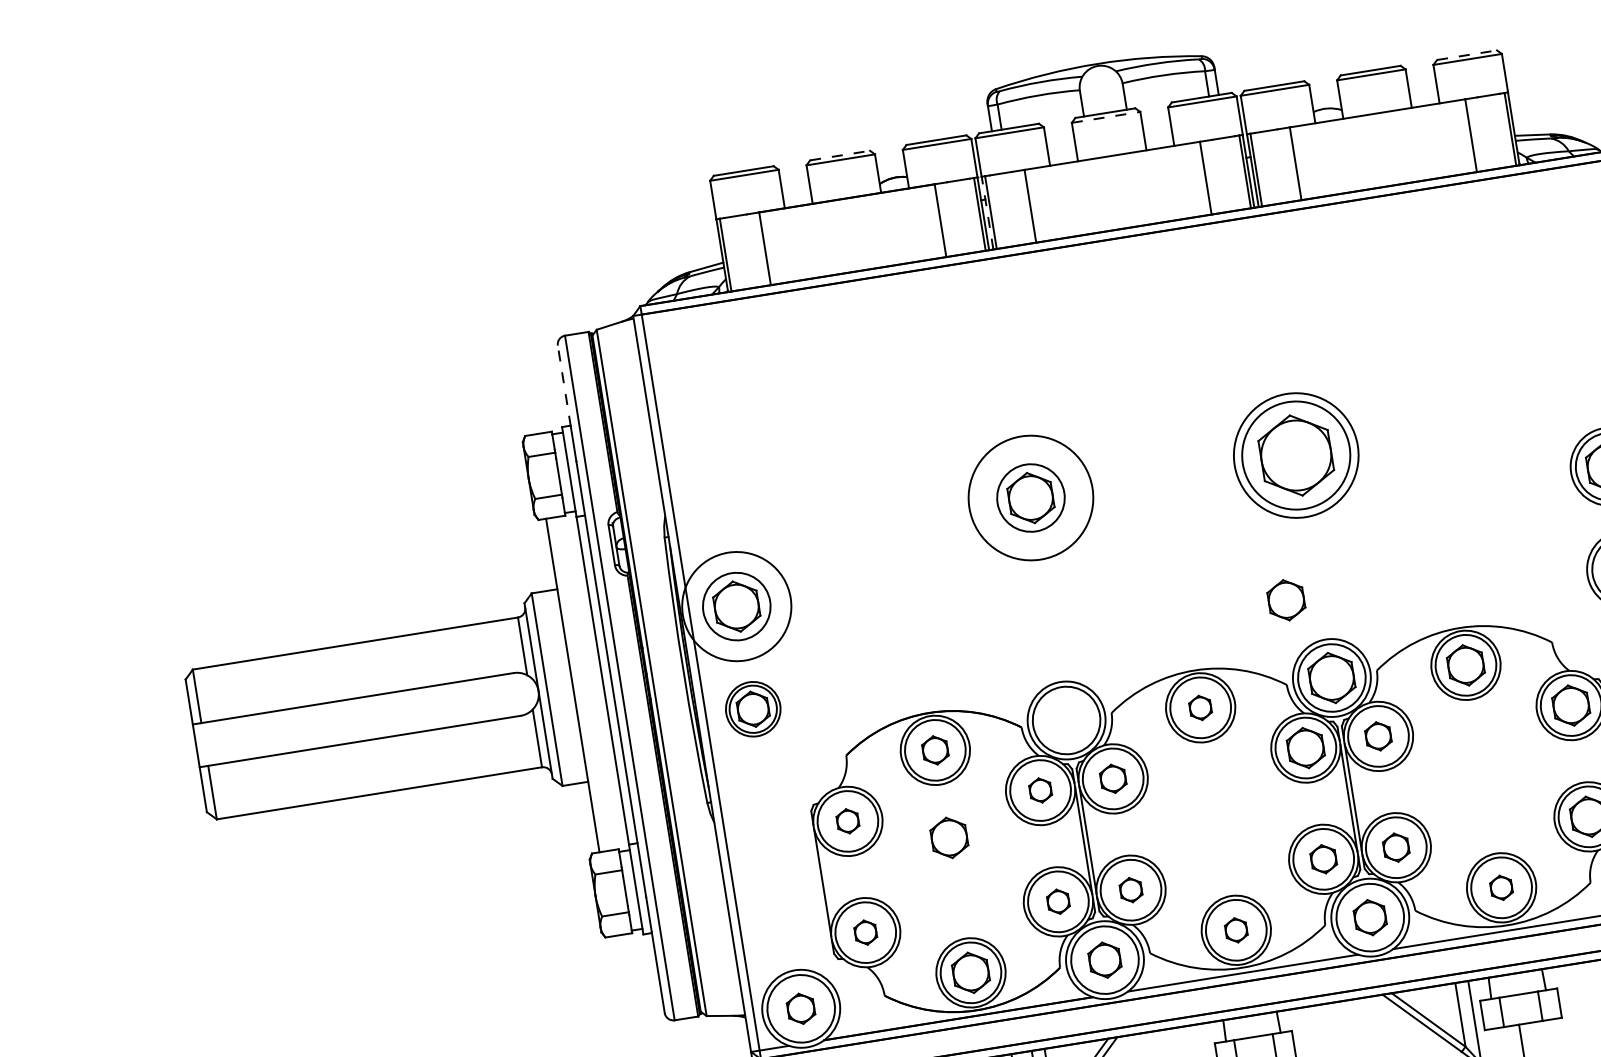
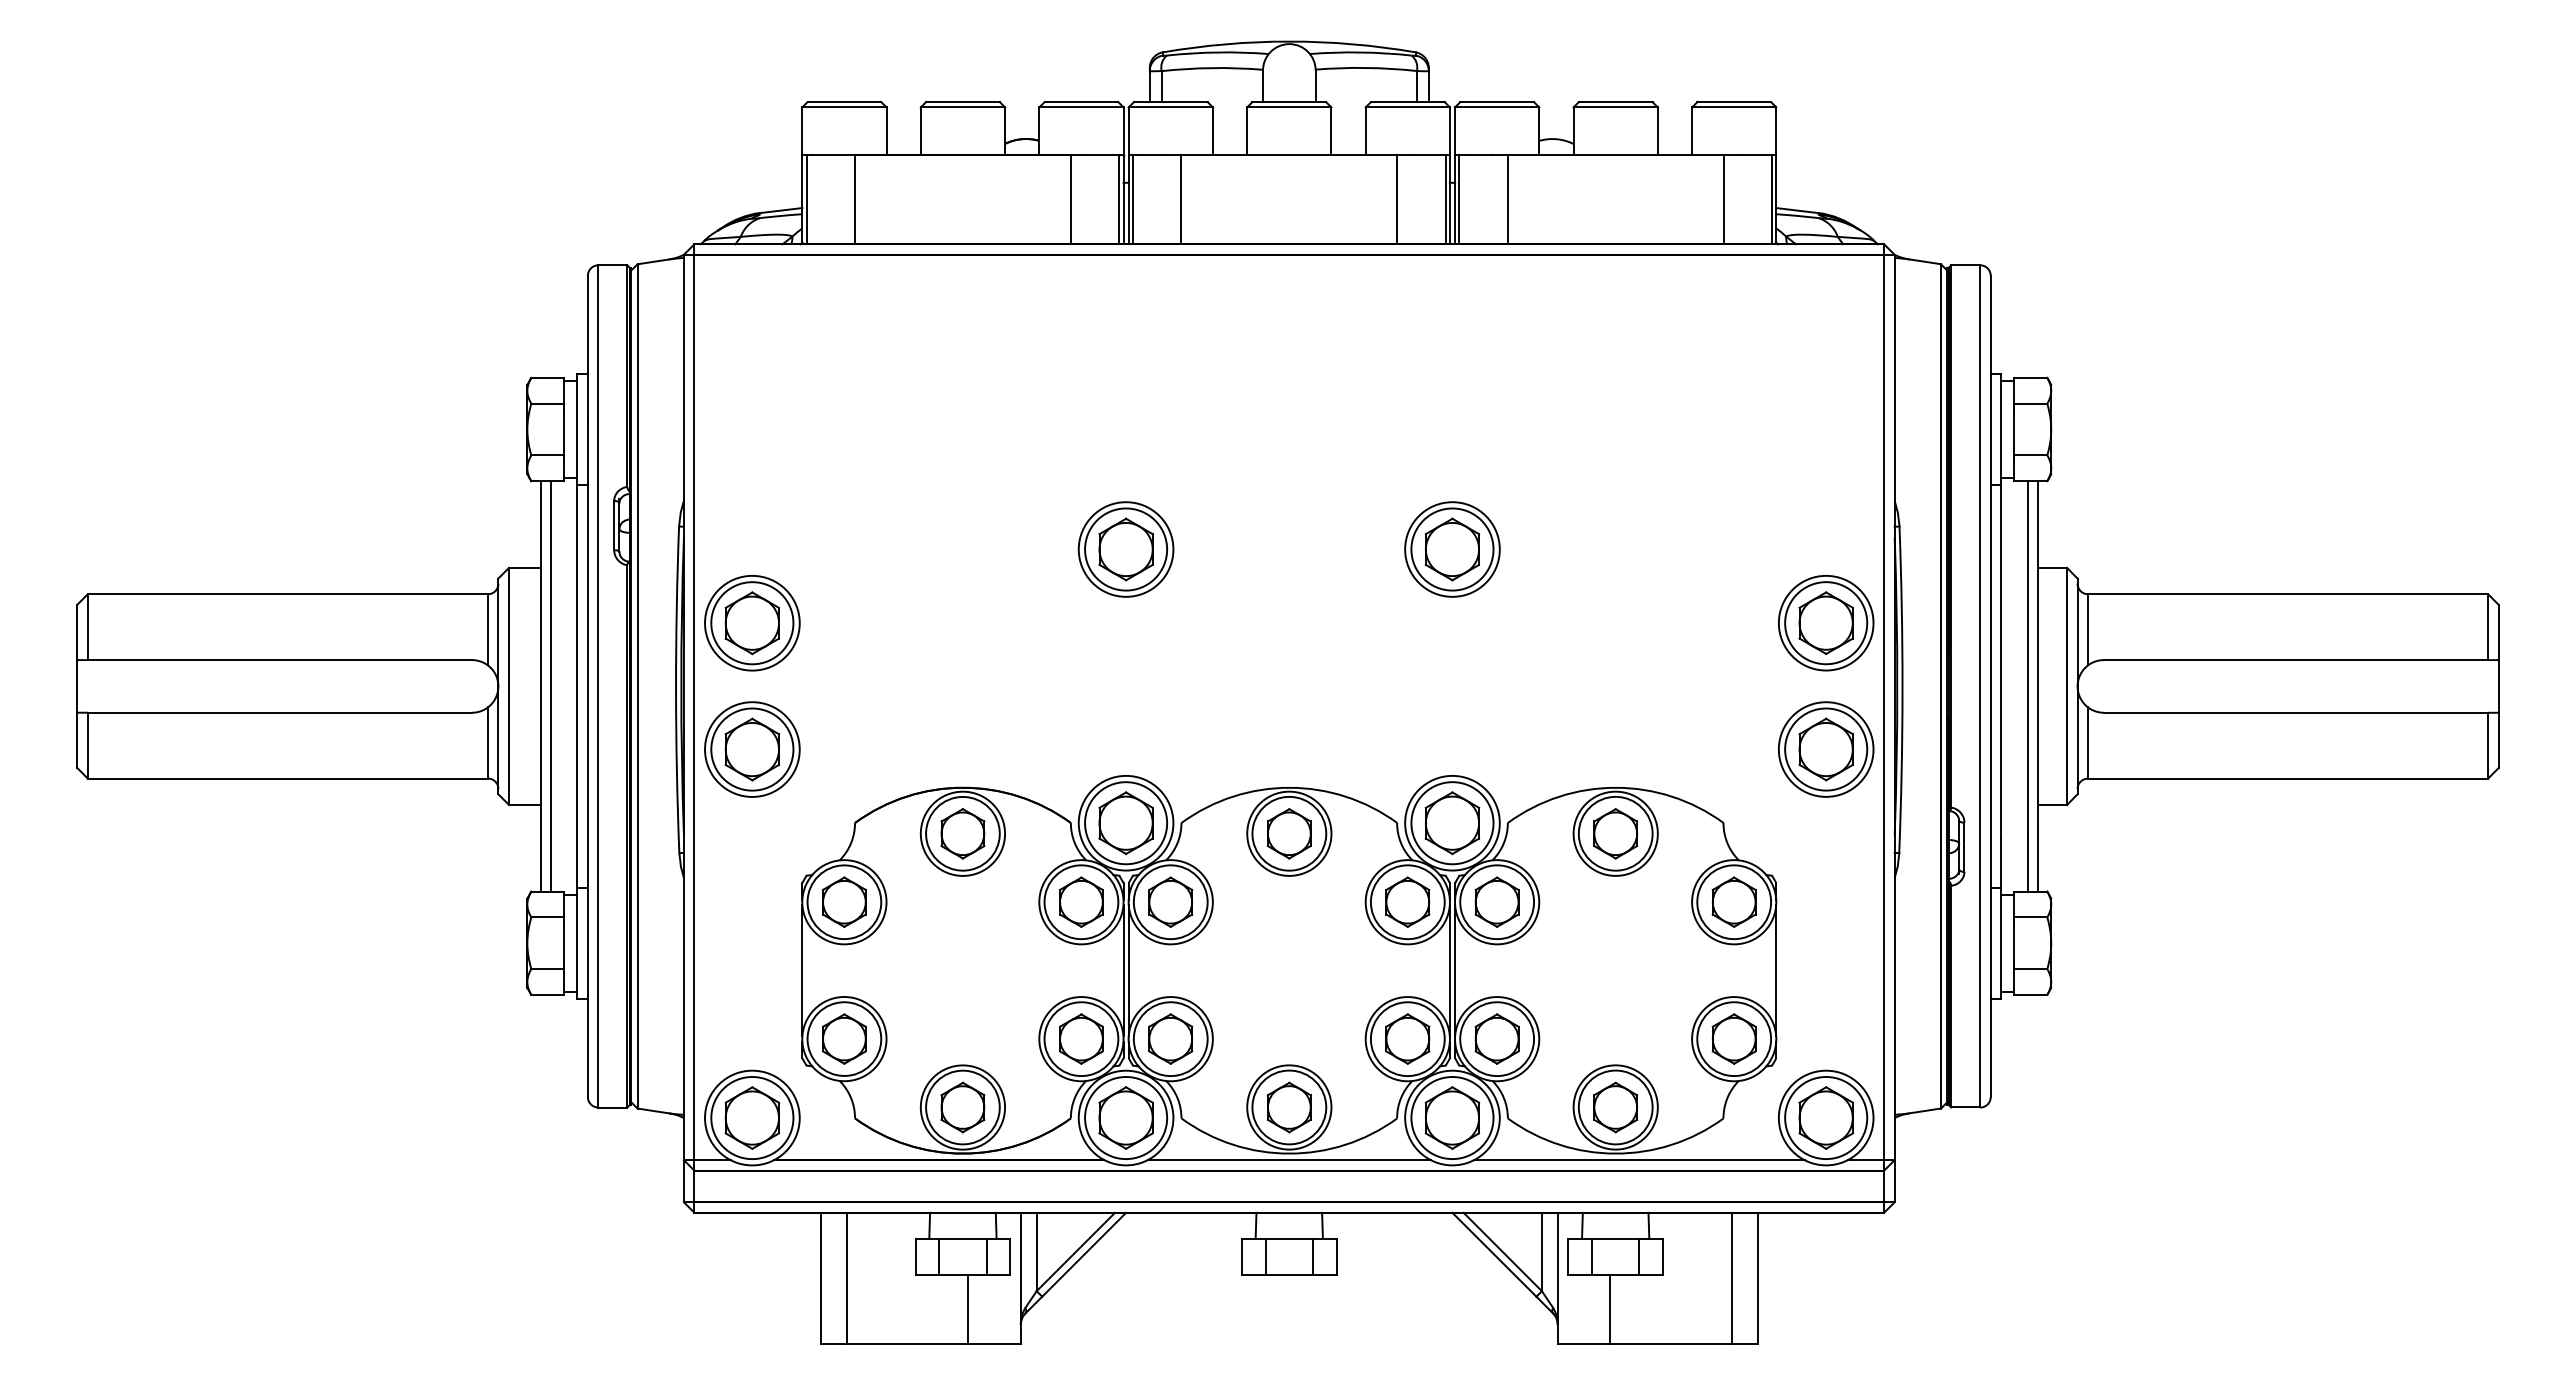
line: (1467, 55) -> (1734, 102), dashed -> solid
line: (1106, 117) -> (1289, 107), dashed -> solid
line: (839, 155) -> (962, 102), dashed -> solid
line: (987, 213) -> (1128, 199), dashed -> solid
line: (564, 386) -> (587, 325), dashed -> solid
part: (1296, 455) -> (1452, 549), size x0.62
circle: (1030, 498) -> (1125, 549), size x0.62
part: (1286, 599) -> (1412, 720), removed
circle: (736, 605) -> (752, 622), size x0.71
line: (581, 684) -> (551, 686), added
part: (1199, 707) -> (1288, 833), size x1.67
part: (753, 709) -> (752, 749), size x1.43
part: (1066, 720) -> (1125, 822), added
part: (1377, 735) -> (1496, 901), size x1.43
part: (934, 750) -> (962, 833), size x1.43
part: (1112, 778) -> (1170, 901), size x1.43
part: (1040, 789) -> (1081, 901), size x1.67
part: (847, 820) -> (844, 901), size x1.67
part: (949, 837) -> (962, 941), removed
part: (1395, 847) -> (1496, 1038), size x1.43
part: (1323, 858) -> (1407, 1038), size x1.43
part: (1501, 887) -> (1615, 1107), size x1.67
part: (1130, 889) -> (1170, 1038), size x1.67
part: (1058, 901) -> (1081, 1038), size x1.67
part: (1370, 917) -> (1452, 1117), size x1.43
part: (1236, 930) -> (1289, 1107), size x1.67
part: (865, 932) -> (844, 1038), size x1.67
part: (1104, 959) -> (1125, 1117), size x1.43
part: (800, 1008) -> (751, 1117), size x1.67

